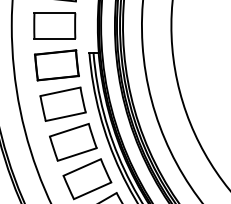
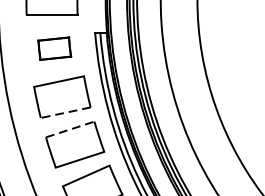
part: (56, 65) -> (54, 48), size x0.6
line: (65, 116) -> (65, 112), solid -> dashed
line: (69, 130) -> (70, 129), solid -> dashed

